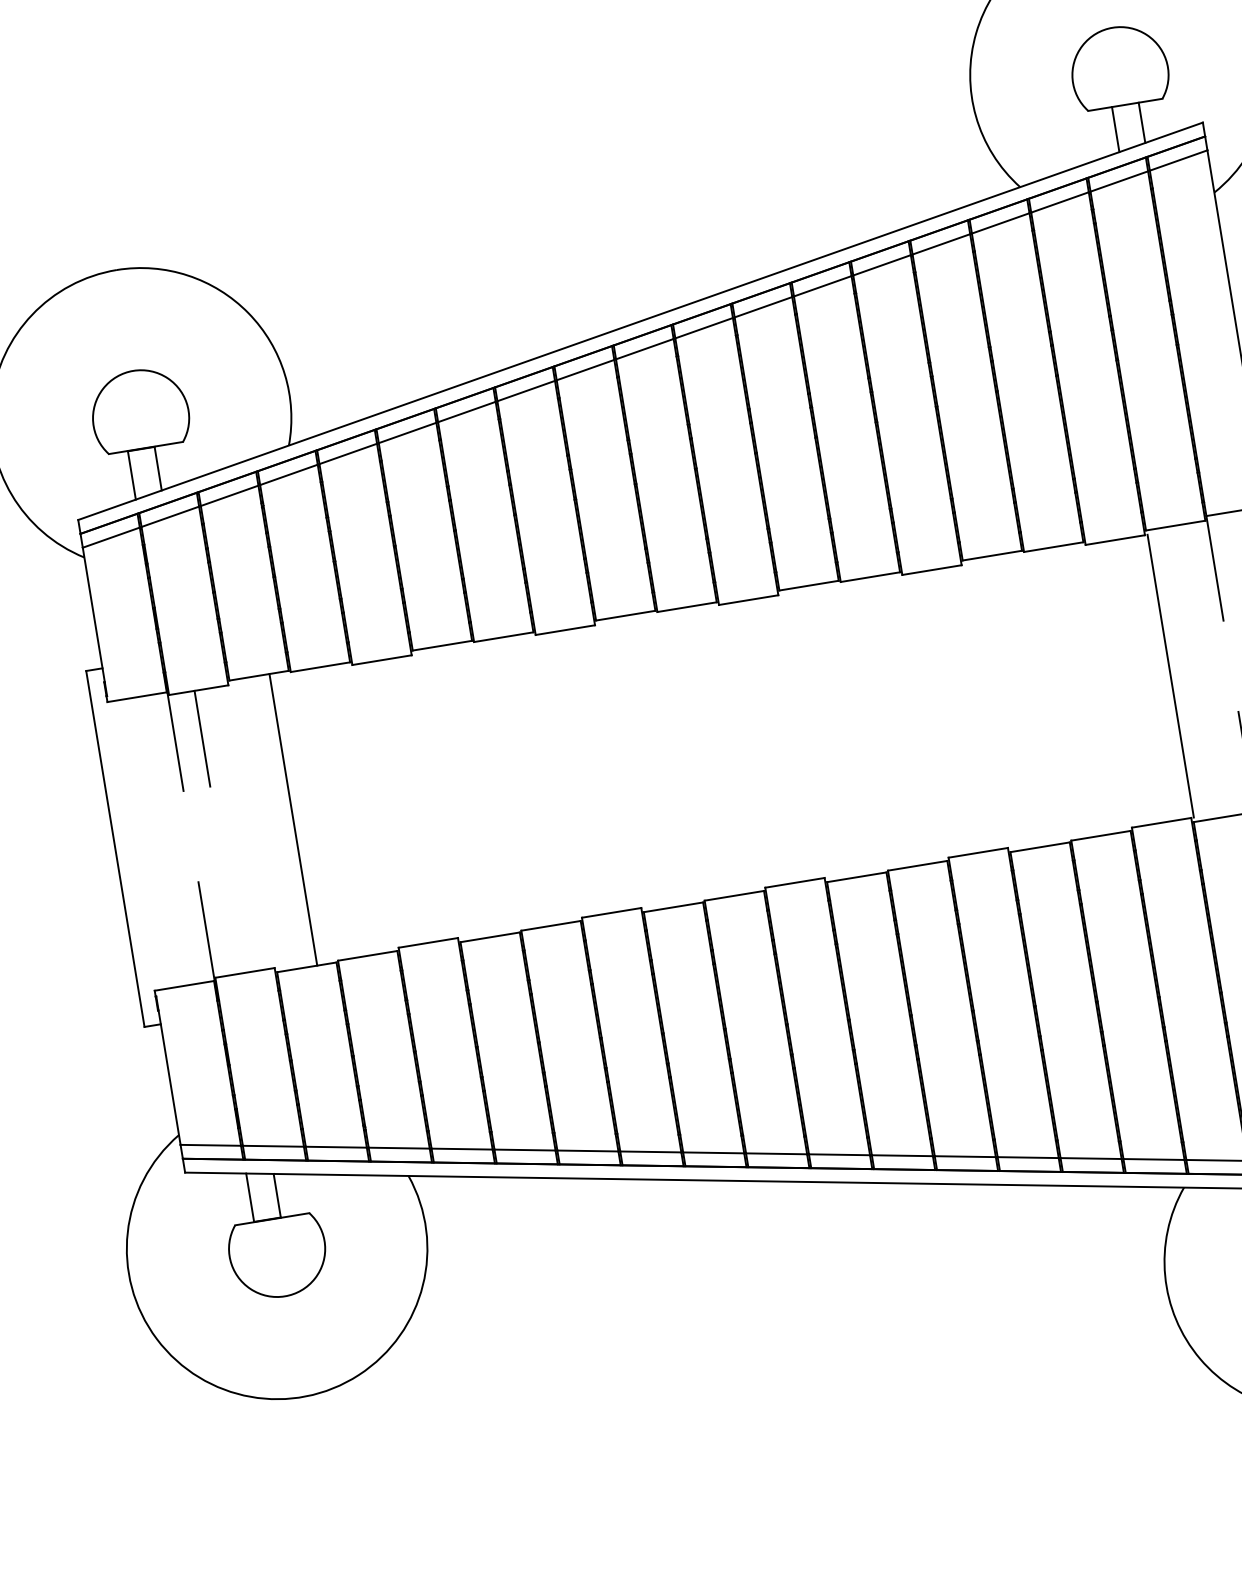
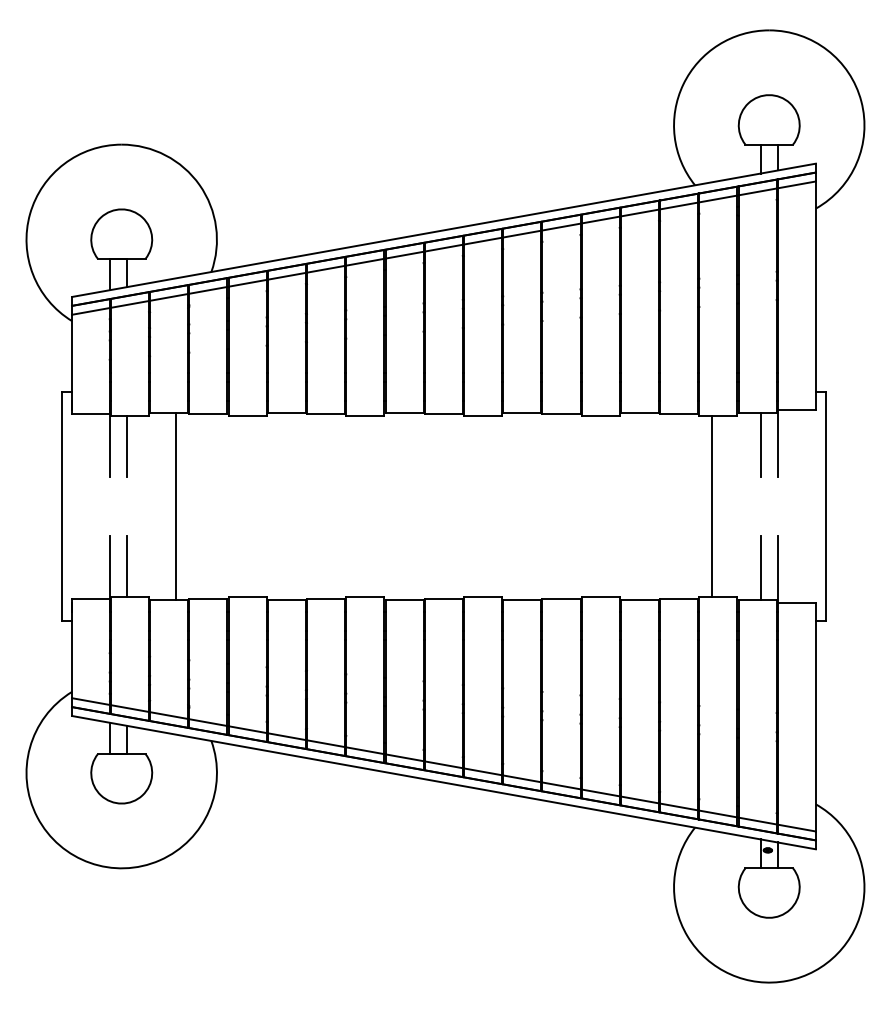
line: (1188, 574) -> (760, 444), added
line: (1171, 676) -> (712, 506), moved
line: (1219, 765) -> (760, 567), added
line: (233, 925) -> (127, 566), added

